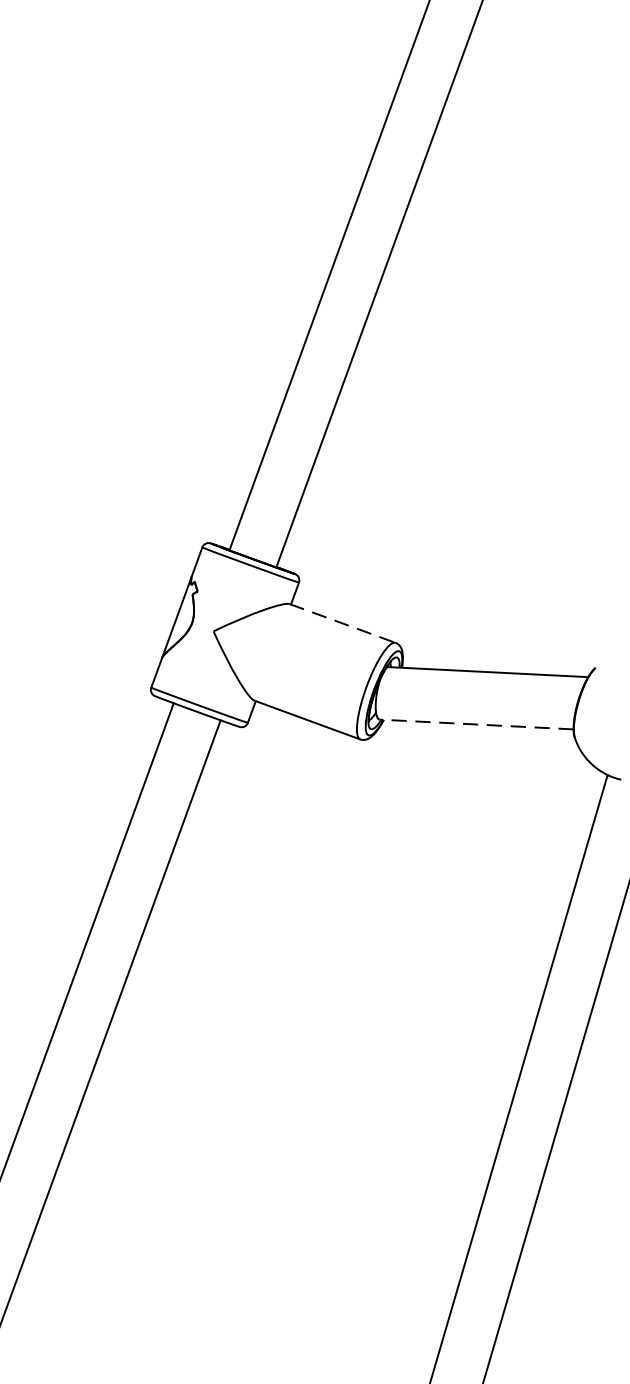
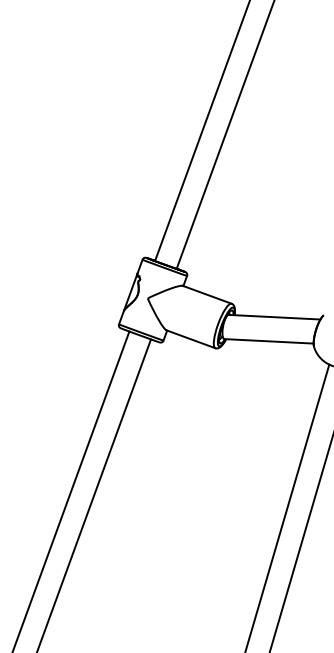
line: (343, 622) -> (207, 294), dashed -> solid
line: (475, 724) -> (268, 341), dashed -> solid

